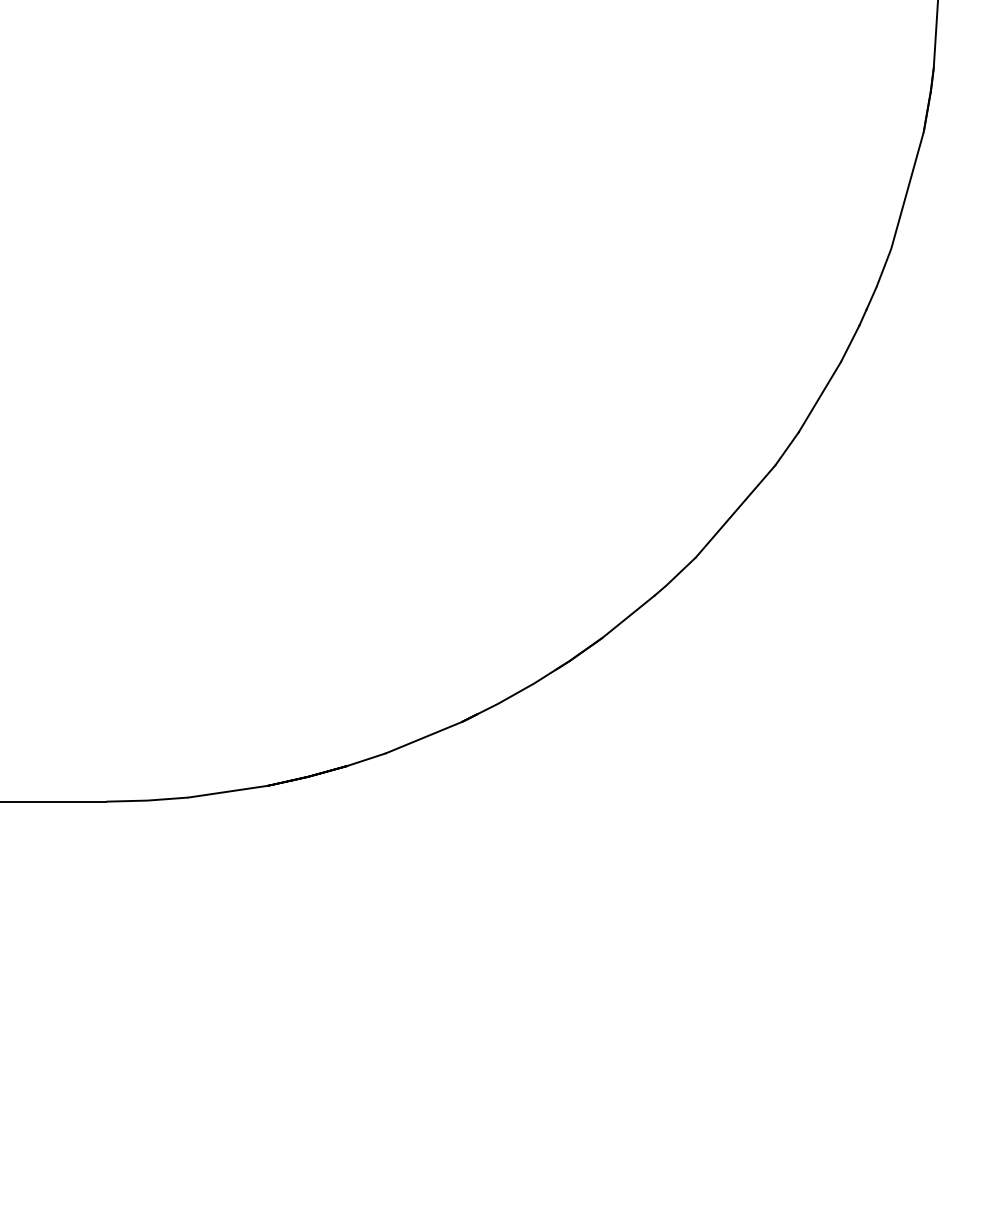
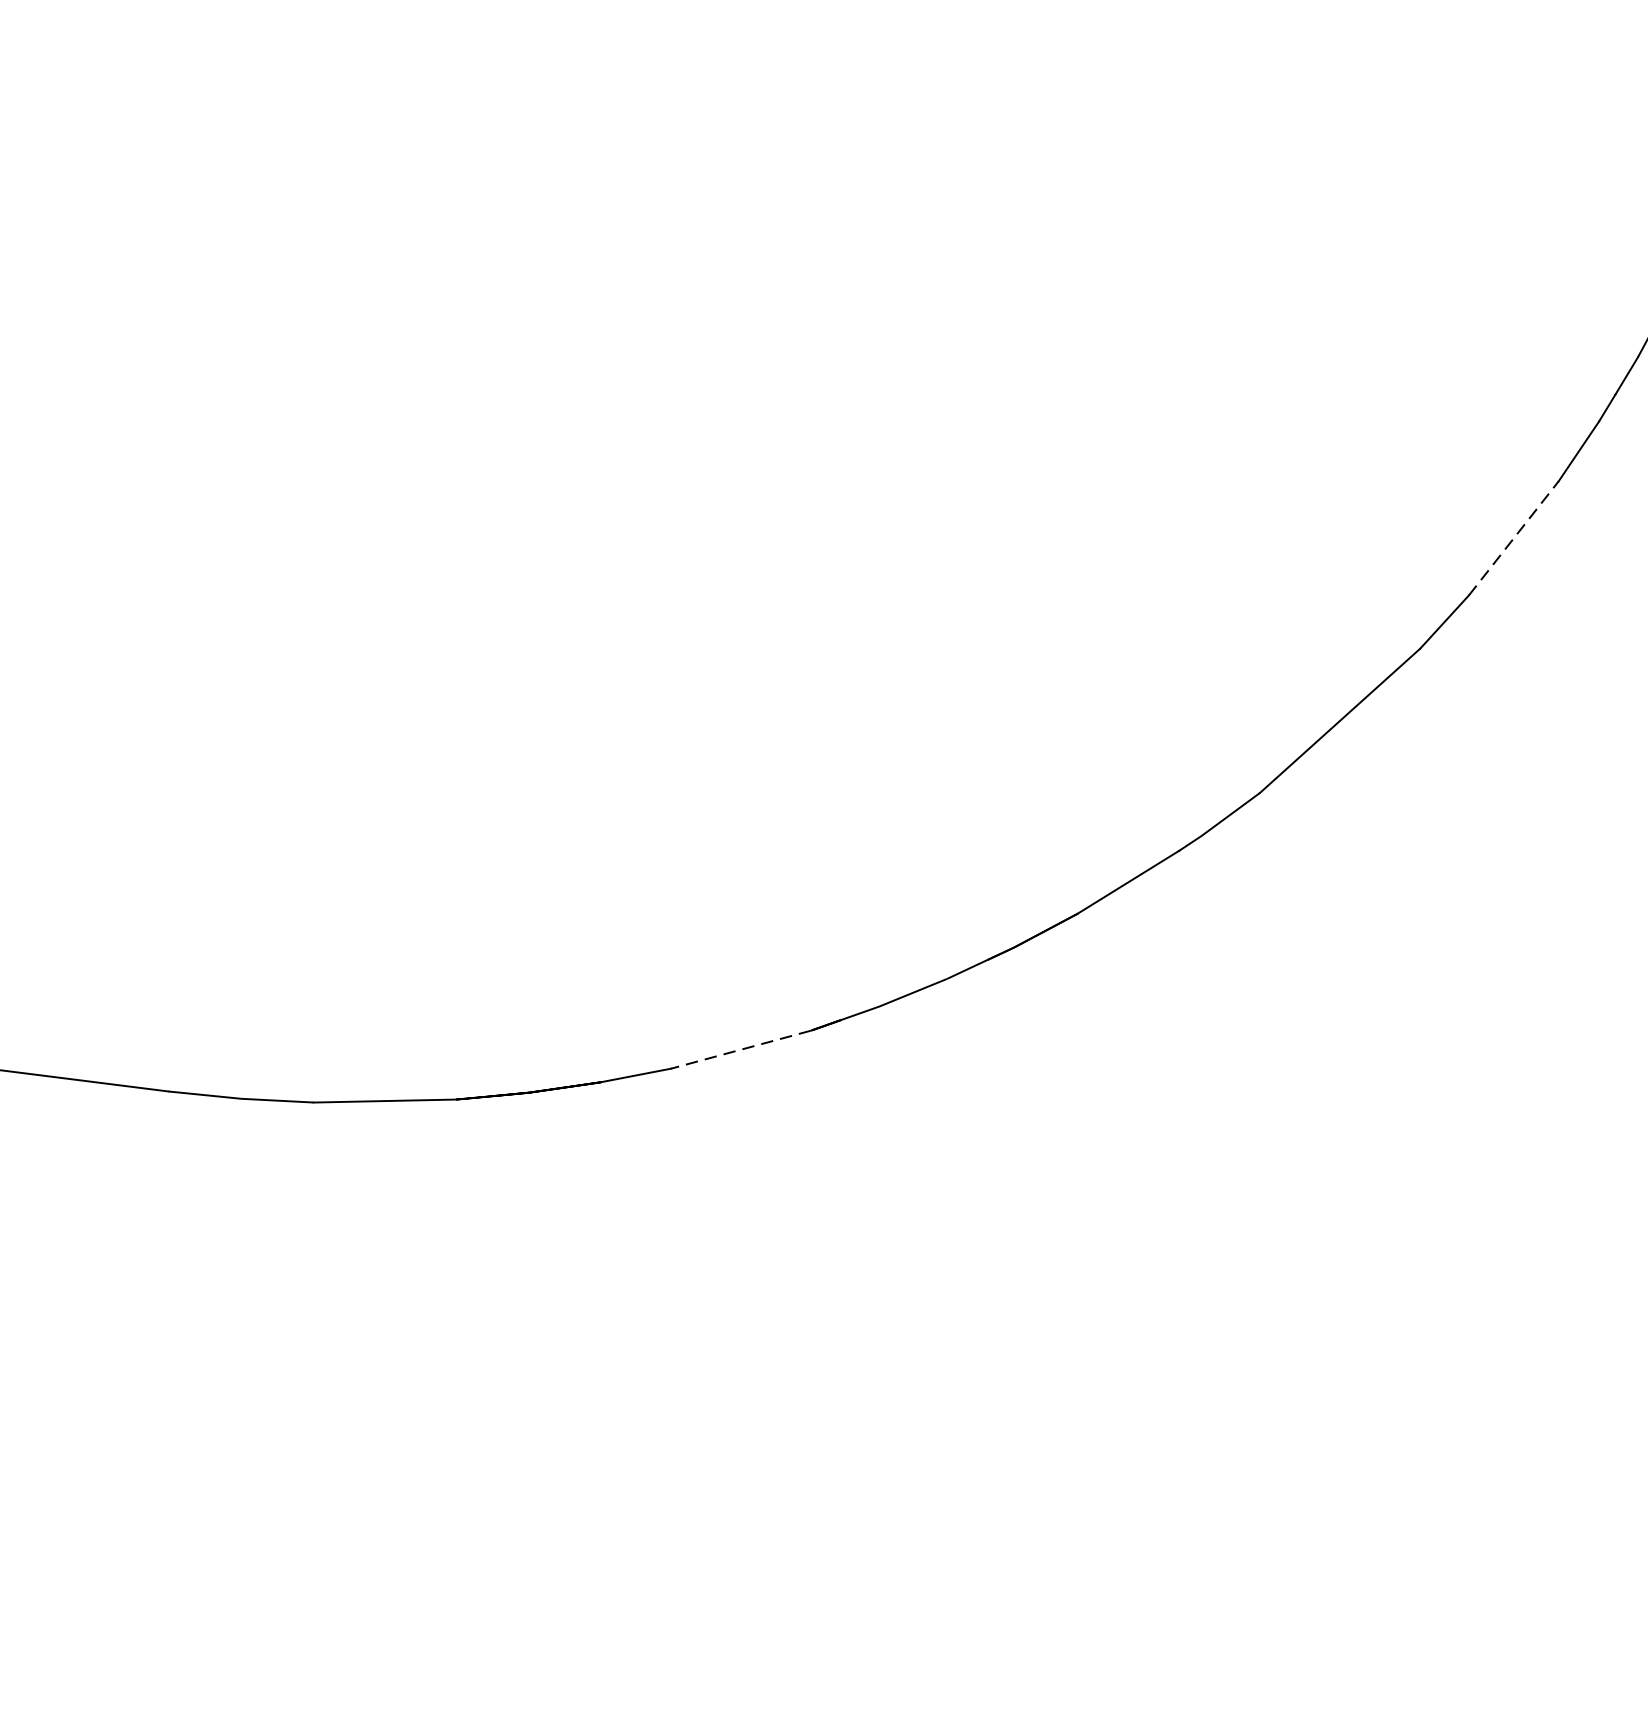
line: (819, 397) -> (1512, 539), solid -> dashed
line: (423, 737) -> (740, 1049), solid -> dashed

